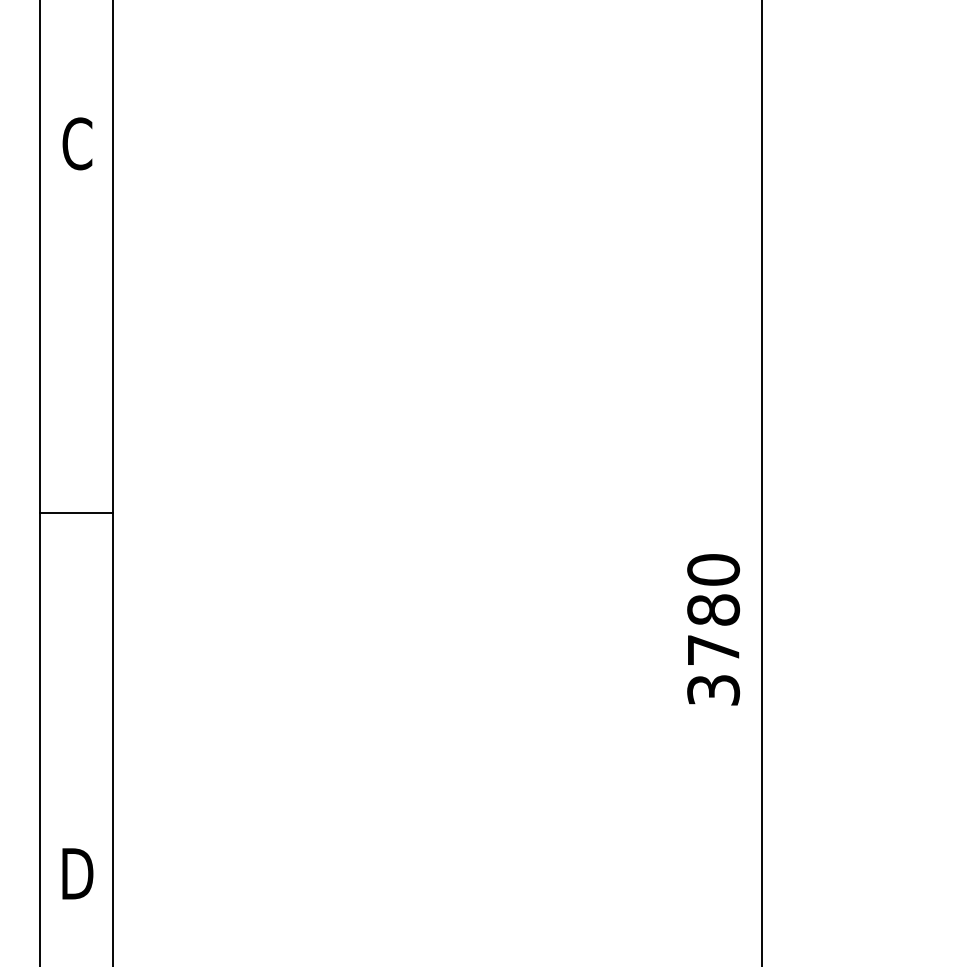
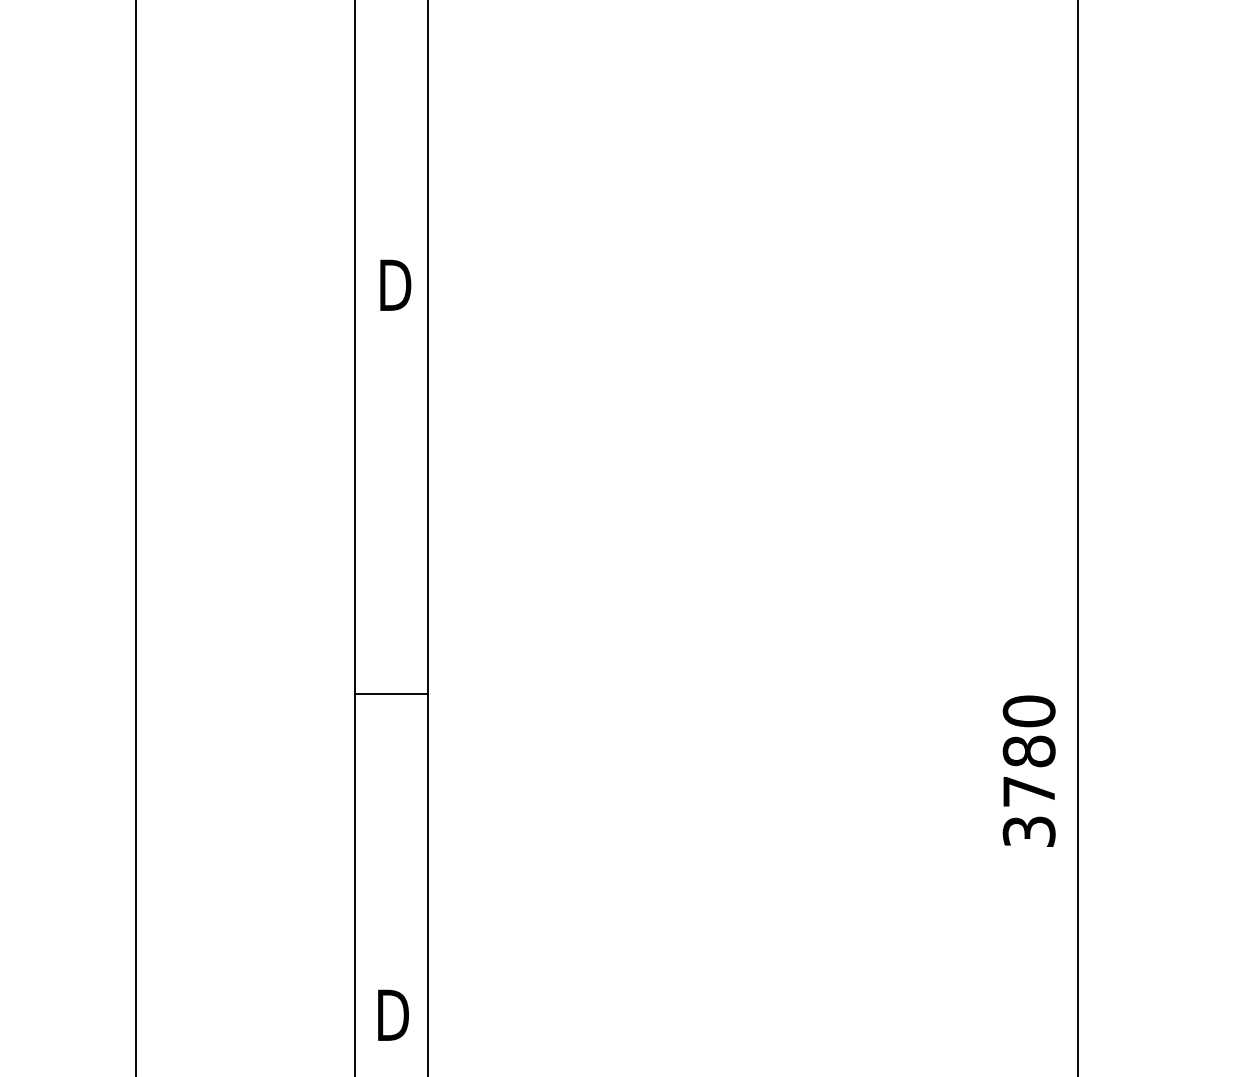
text: (78, 143) -> (394, 284), C -> D
line: (75, 513) -> (391, 694), moved

